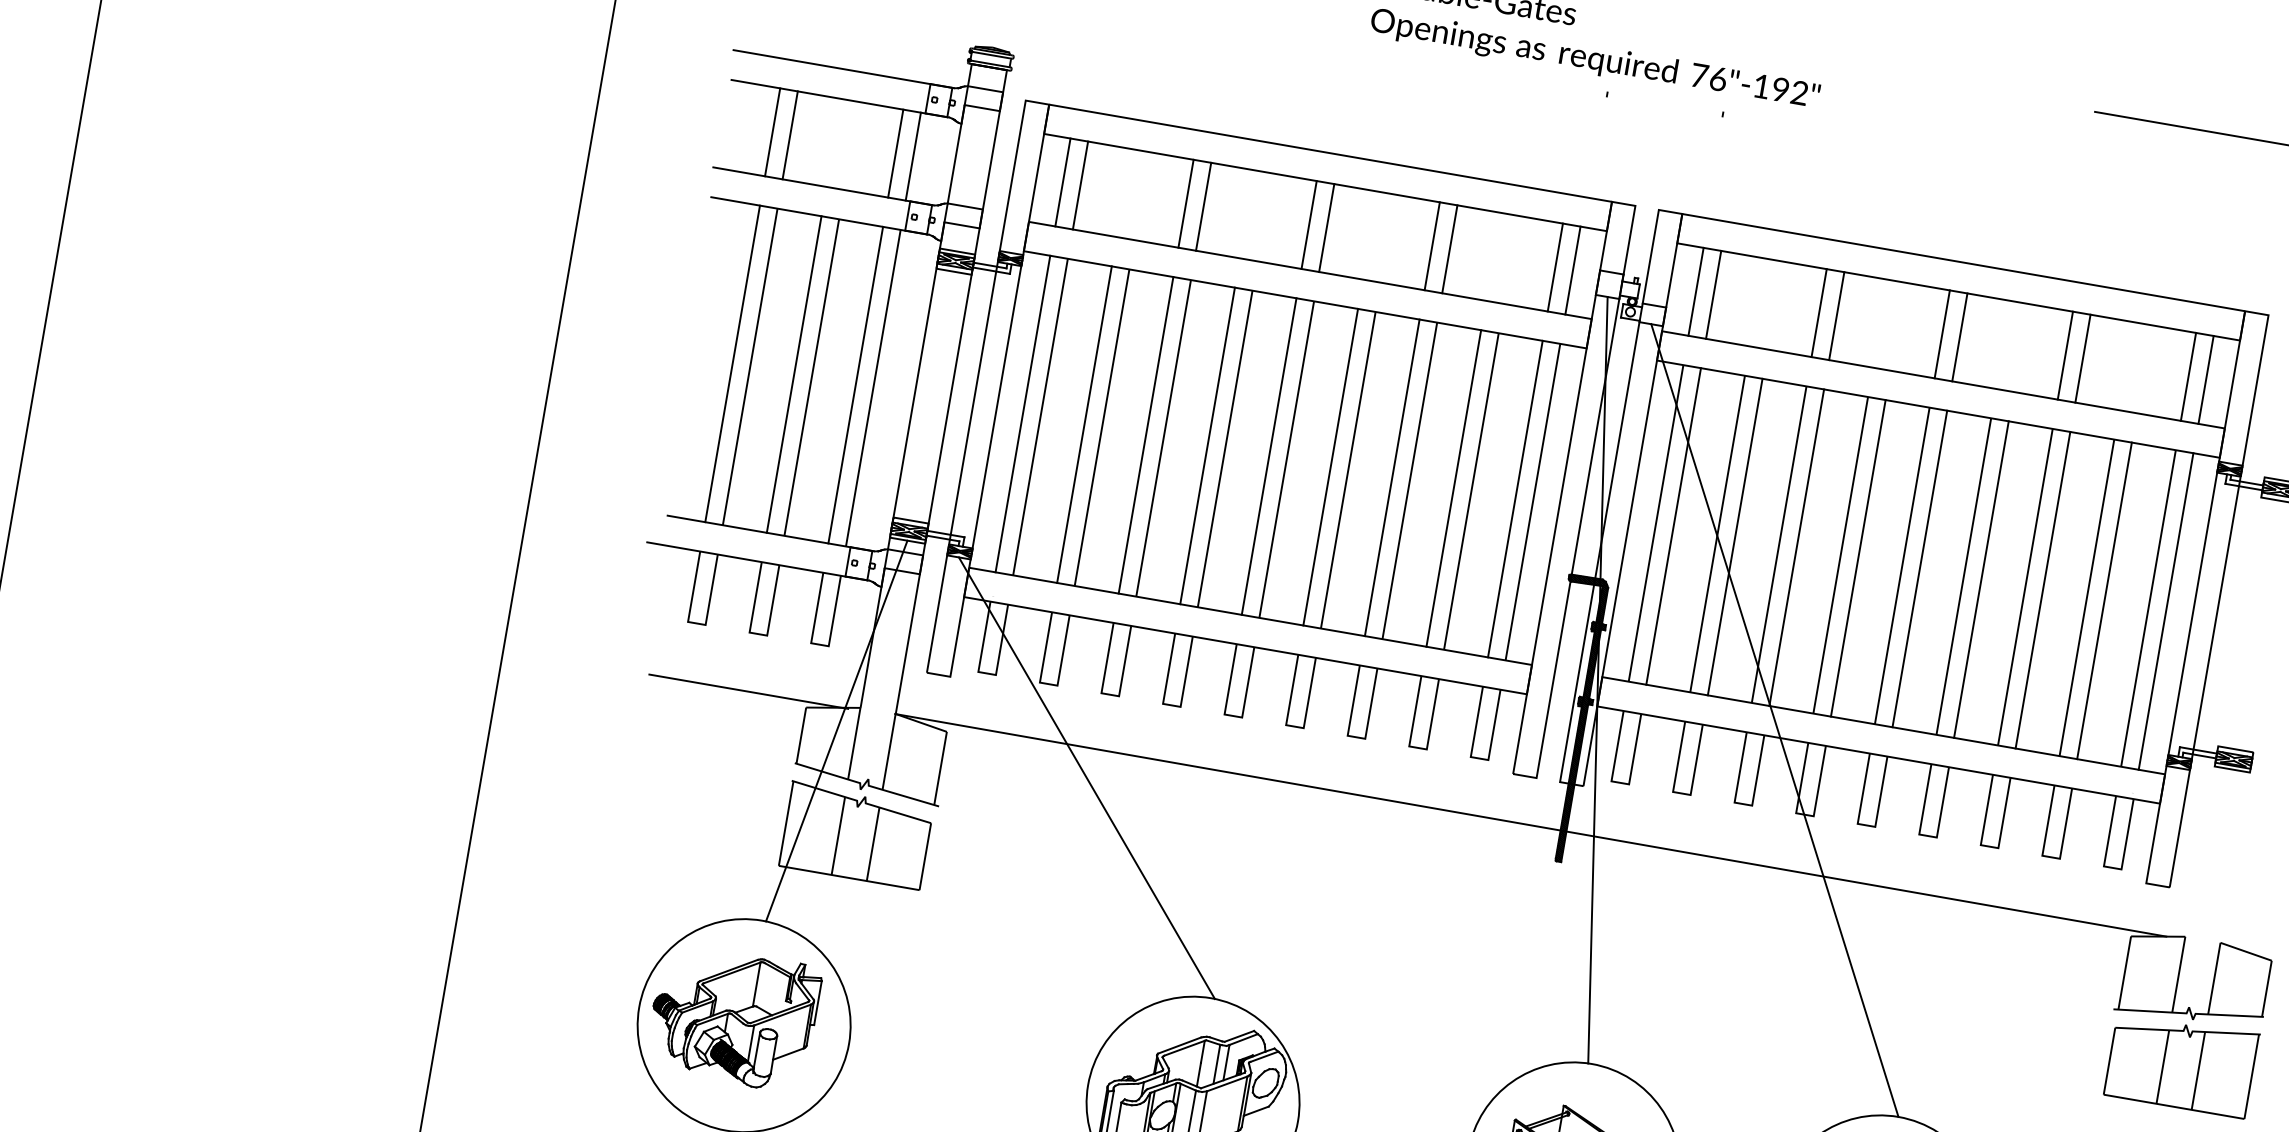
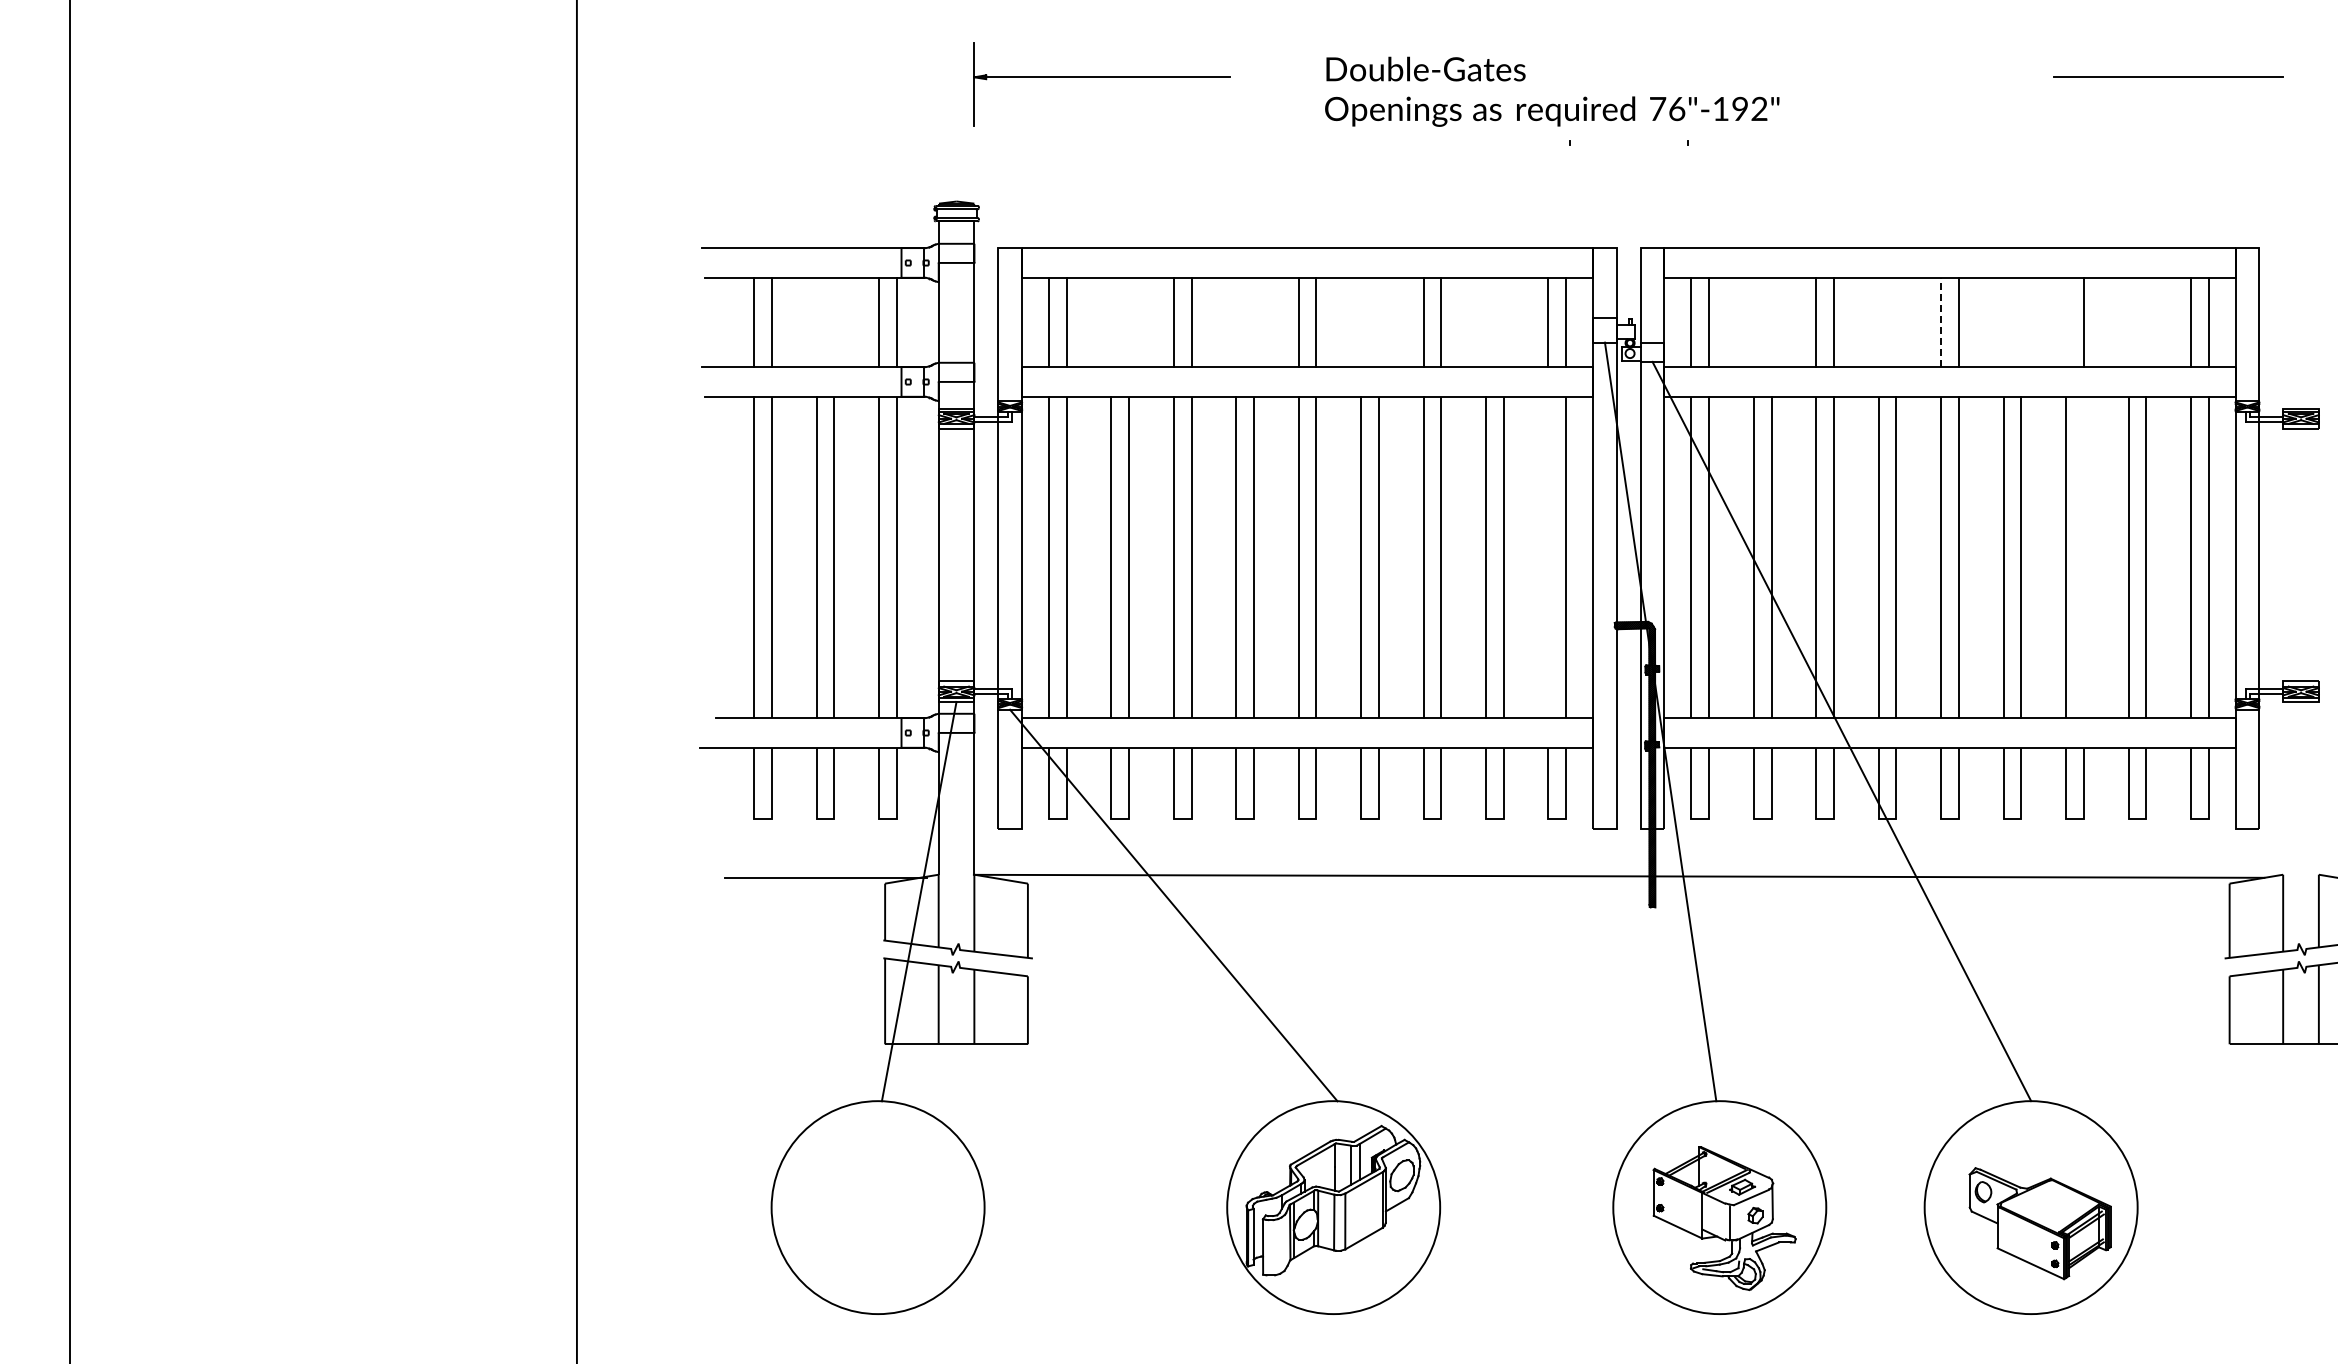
line: (1942, 334) -> (1941, 322), solid -> dashed
line: (2065, 355) -> (2066, 322), removed
line: (1515, 499) -> (1548, 557), removed
line: (2042, 590) -> (2083, 557), removed
part: (732, 1017) -> (865, 1201), removed

